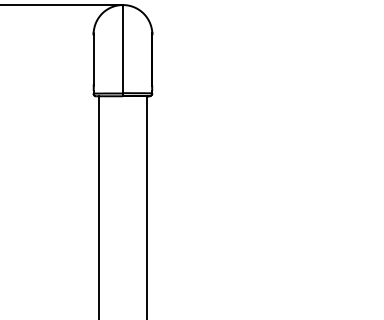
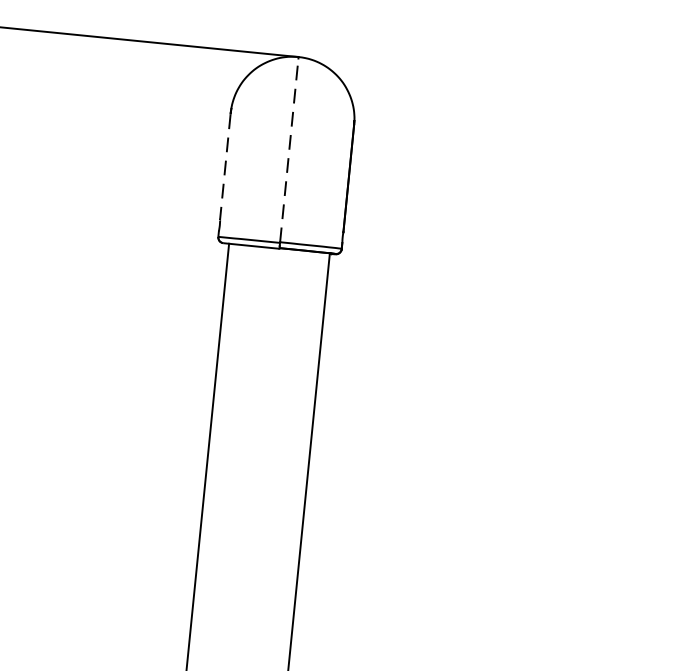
line: (122, 49) -> (288, 150), solid -> dashed
line: (93, 60) -> (225, 167), solid -> dashed

